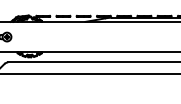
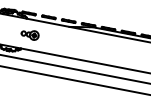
part: (47, 36) -> (29, 34), added

